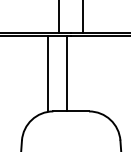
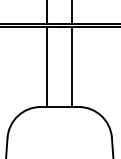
line: (48, 73) -> (47, 66), moved
line: (67, 73) -> (72, 66), moved

